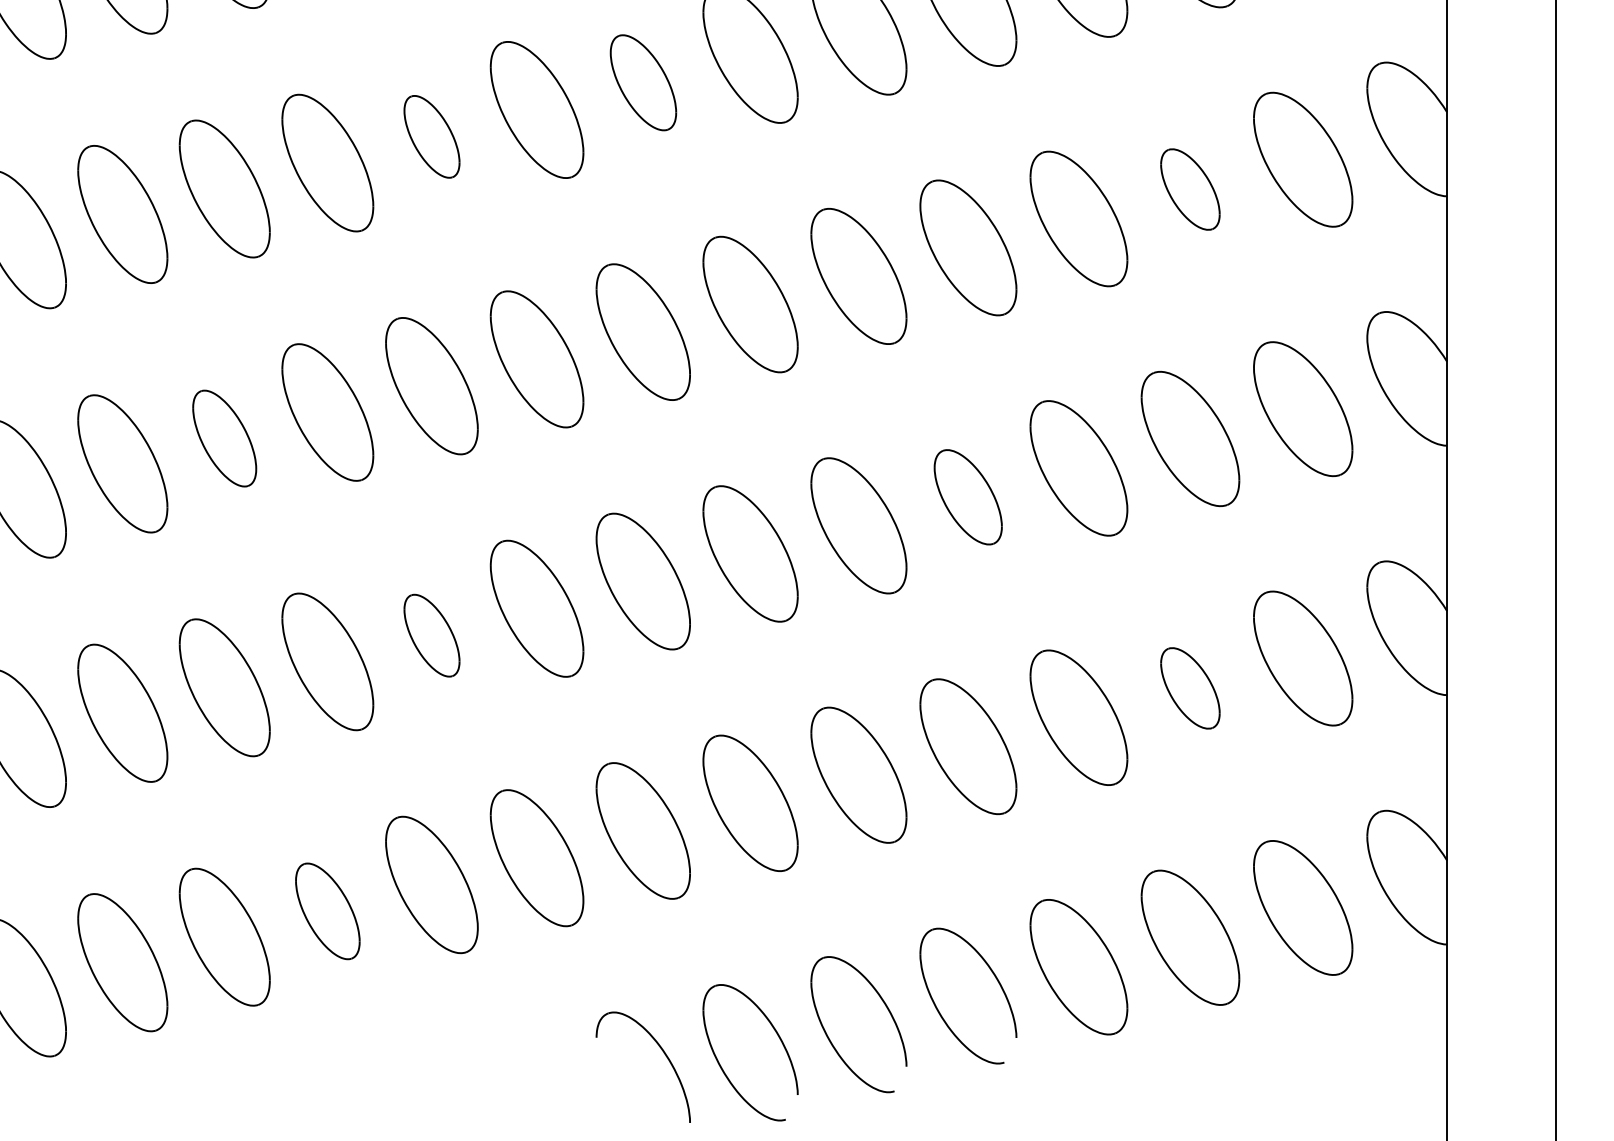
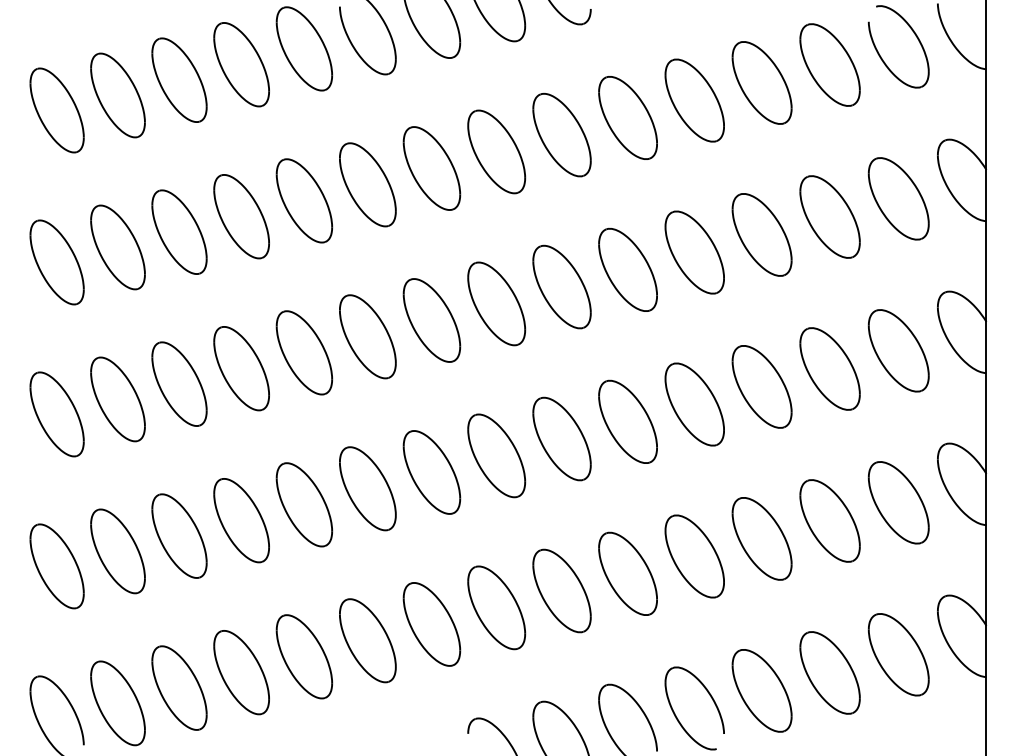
part: (643, 82) -> (496, 151), size x1.43
part: (431, 136) -> (367, 184), size x1.67
part: (1189, 188) -> (829, 216), size x1.67
part: (224, 438) -> (241, 368), size x1.43
part: (967, 497) -> (694, 404), size x1.43
part: (431, 635) -> (367, 488), size x1.67
part: (1189, 687) -> (829, 520), size x1.67
part: (327, 910) -> (304, 656), size x1.43

